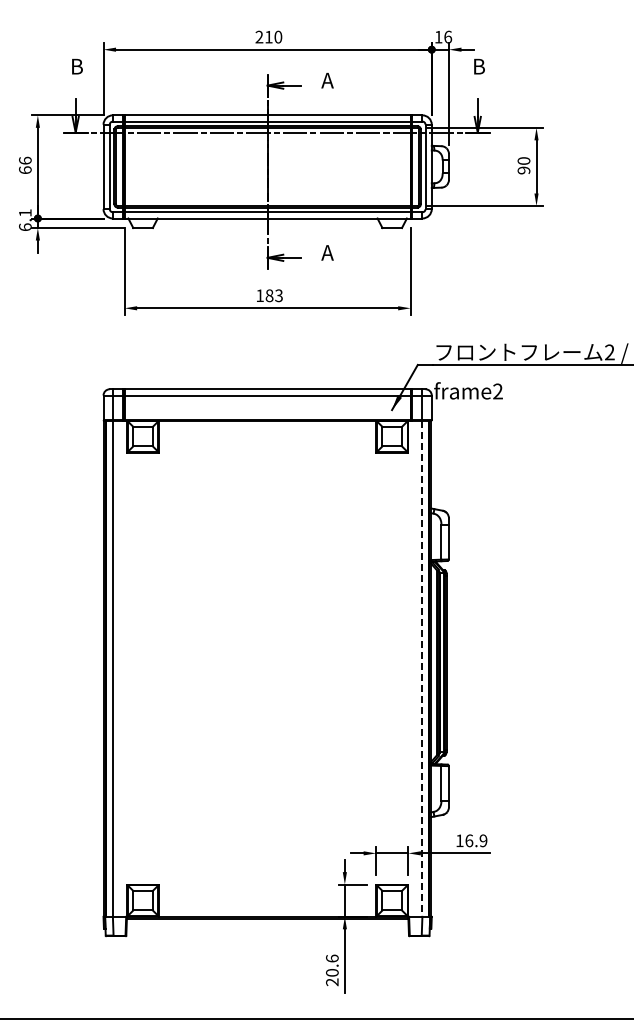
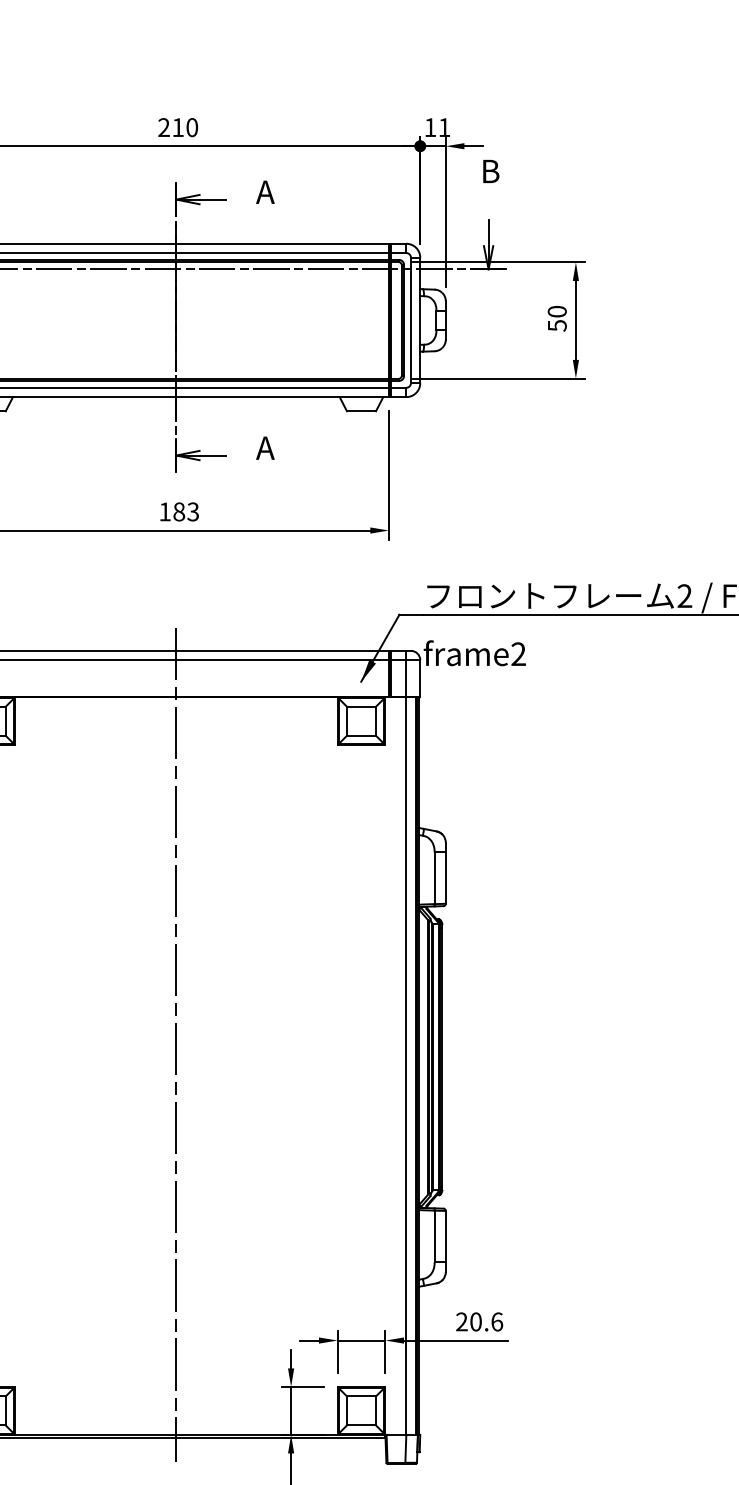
text: (448, 36) -> (445, 126), 16 -> 11
text: (523, 170) -> (556, 325), 90 -> 50
line: (267, 653) -> (176, 1043), added
line: (422, 669) -> (406, 1067), dashed -> solid
text: (471, 840) -> (479, 1321), 16.9 -> 20.6

